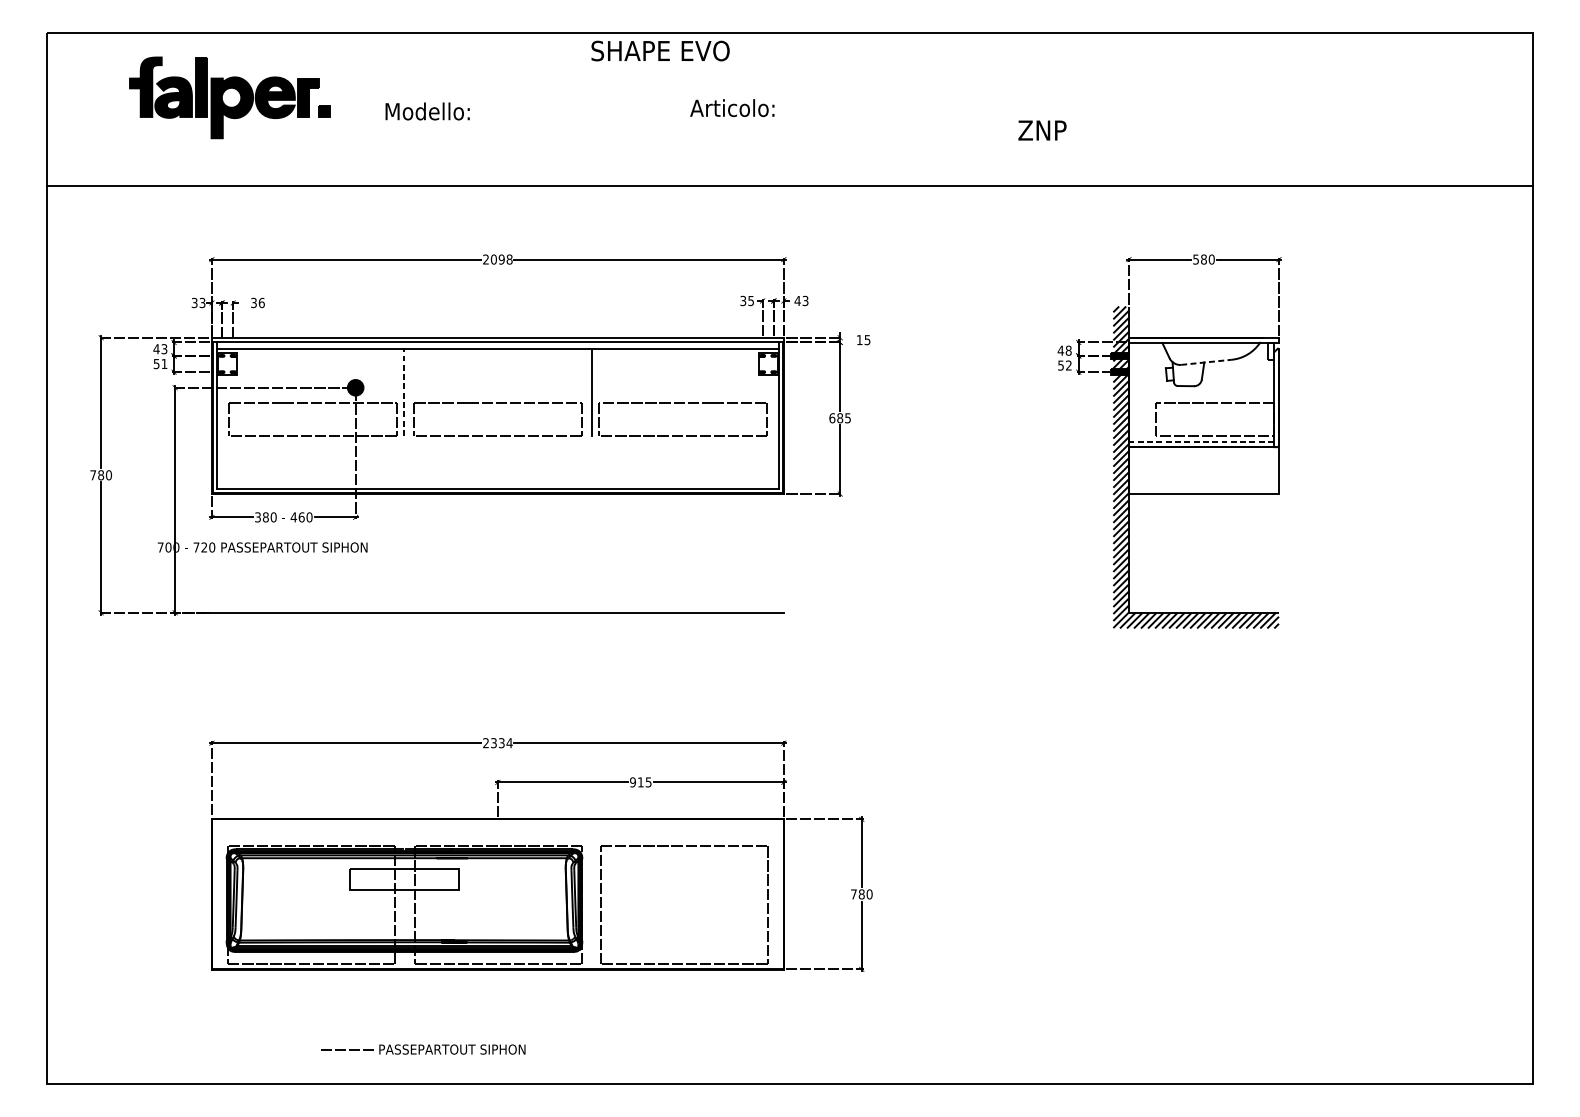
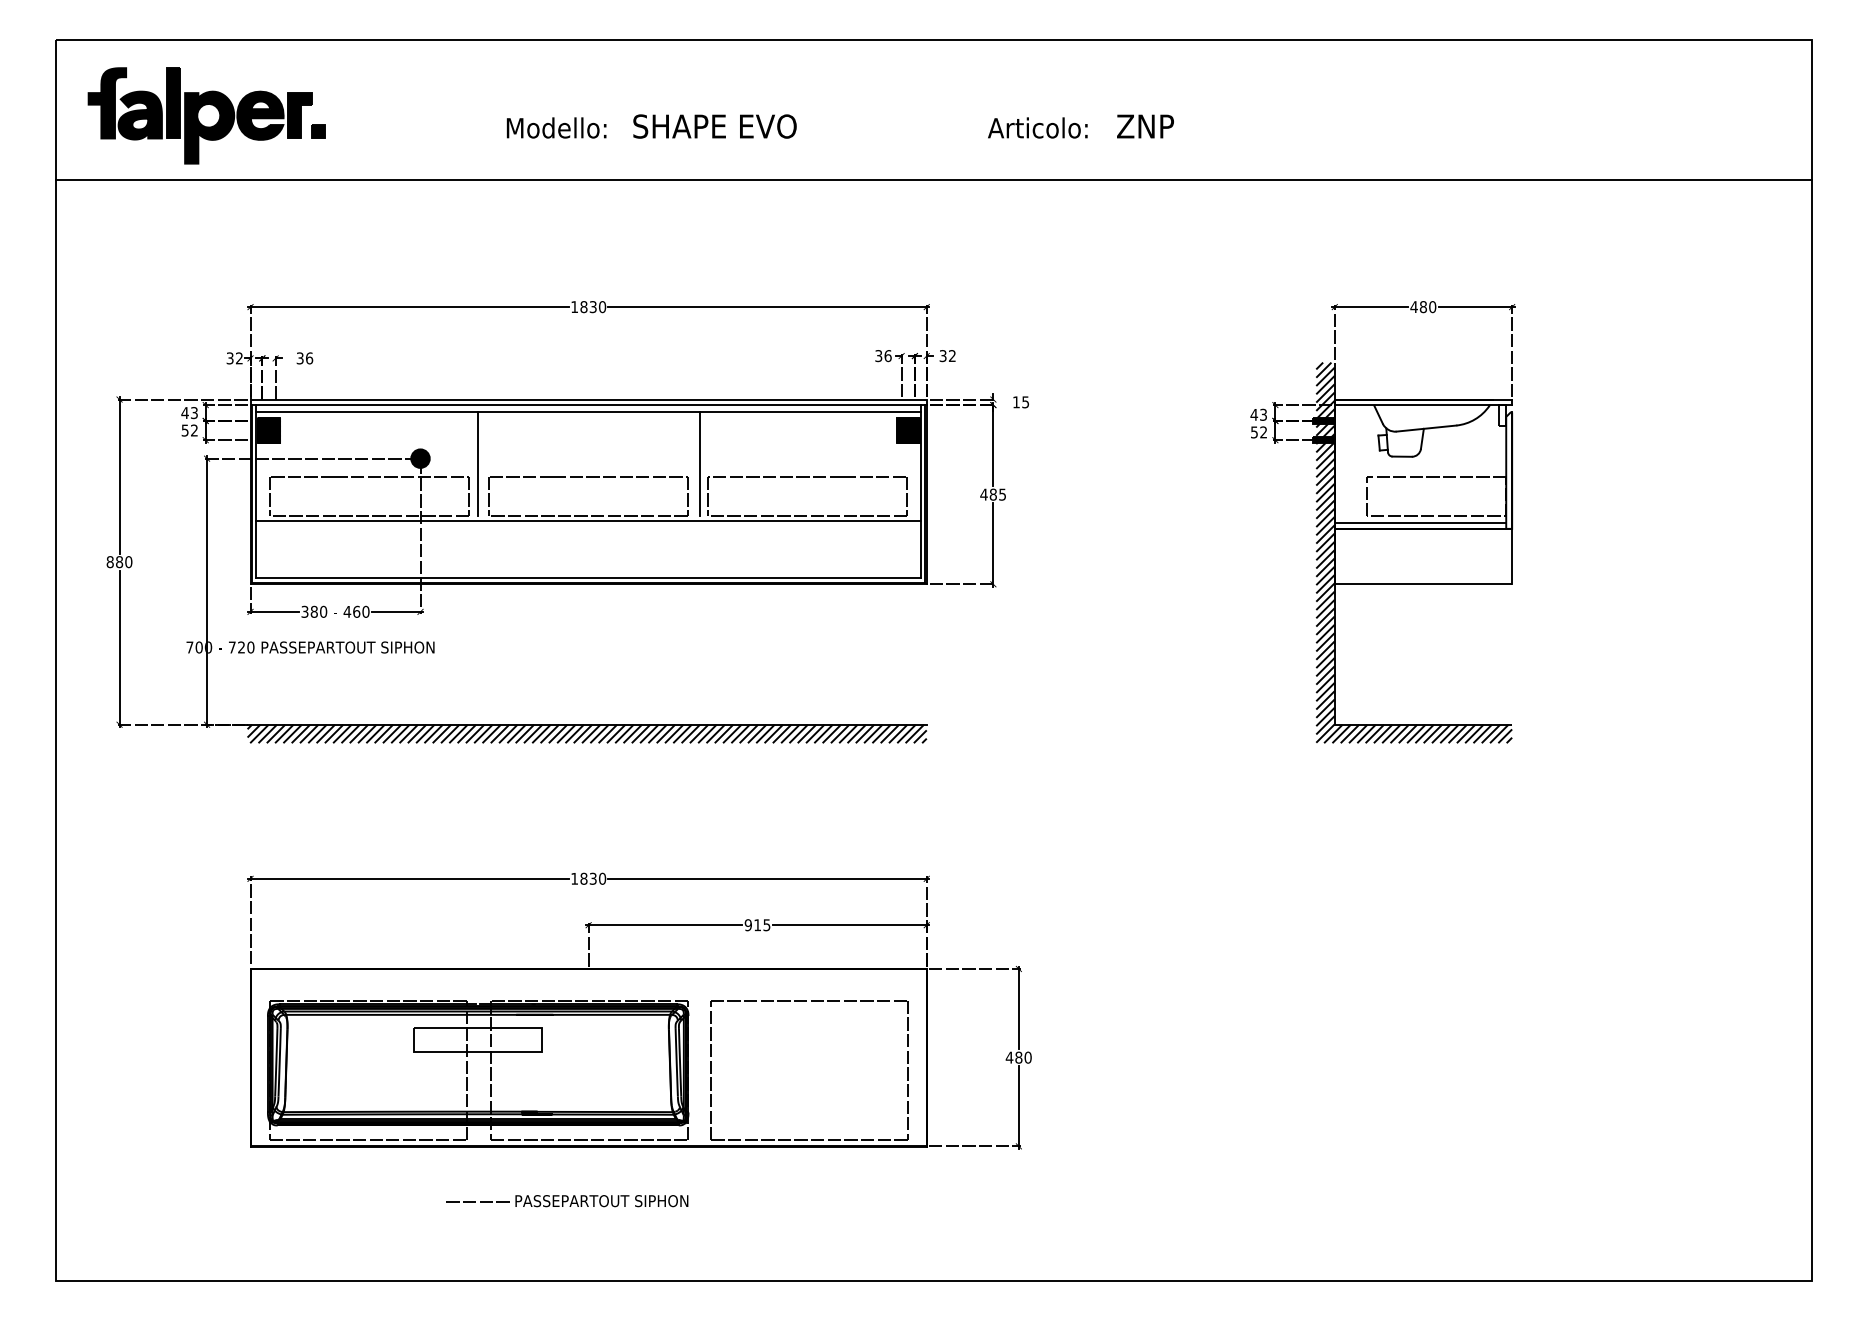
text: (660, 51) -> (714, 126), moved
part: (229, 97) -> (206, 115), moved
text: (732, 107) -> (1037, 127), moved
text: (427, 111) -> (556, 127), moved
text: (1042, 130) -> (1145, 126), moved
line: (789, 186) -> (933, 180), moved
text: (497, 259) -> (588, 306), 2098 -> 1830
text: (1195, 259) -> (1413, 307), 580 -> 480
text: (750, 301) -> (887, 356), 35 -> 36
text: (801, 301) -> (947, 356), 43 -> 32
text: (202, 303) -> (239, 358), 33 -> 32
text: (1068, 350) -> (1263, 414), 48 -> 43
line: (1206, 362) -> (1426, 428), dashed -> solid
text: (164, 363) -> (194, 430), 51 -> 52
hatch: (227, 363) -> (268, 430), added
hatch: (767, 363) -> (907, 430), added
line: (403, 392) -> (477, 464), dashed -> solid
text: (831, 418) -> (983, 494), 685 -> 485
line: (497, 440) -> (588, 521), added
line: (1201, 441) -> (1420, 522), dashed -> solid
text: (92, 475) -> (109, 562), 780 -> 880
hatch: (496, 620) -> (586, 733), added
text: (497, 742) -> (588, 878), 2334 -> 1830
text: (853, 894) -> (1009, 1057), 780 -> 480
part: (423, 1049) -> (567, 1201), moved

